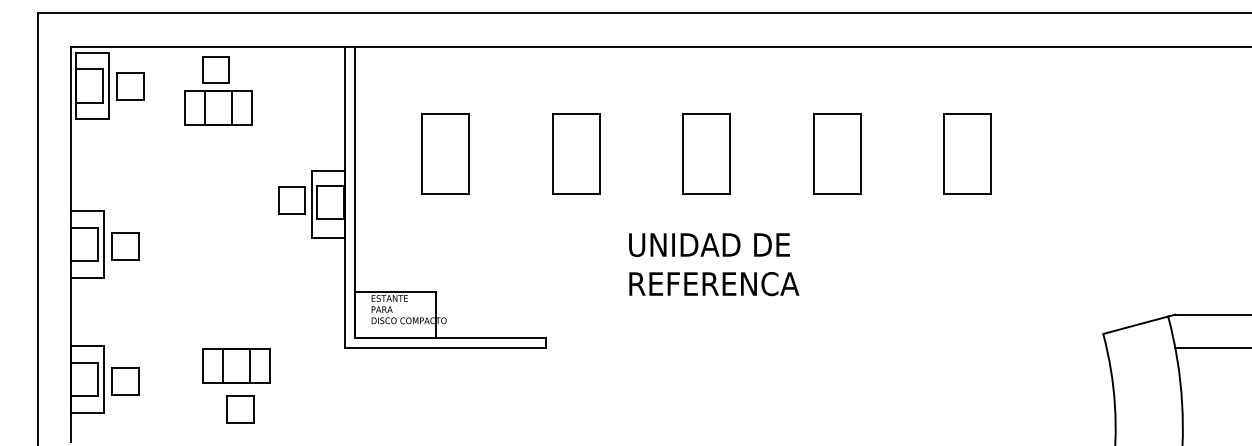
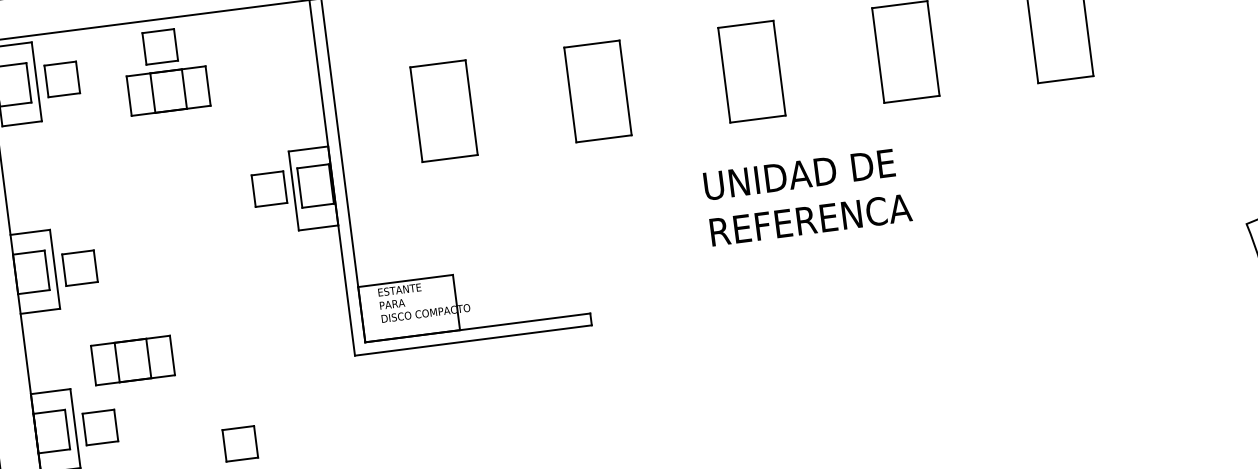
text: (714, 264) -> (808, 196), moved
part: (236, 365) -> (132, 360), moved

